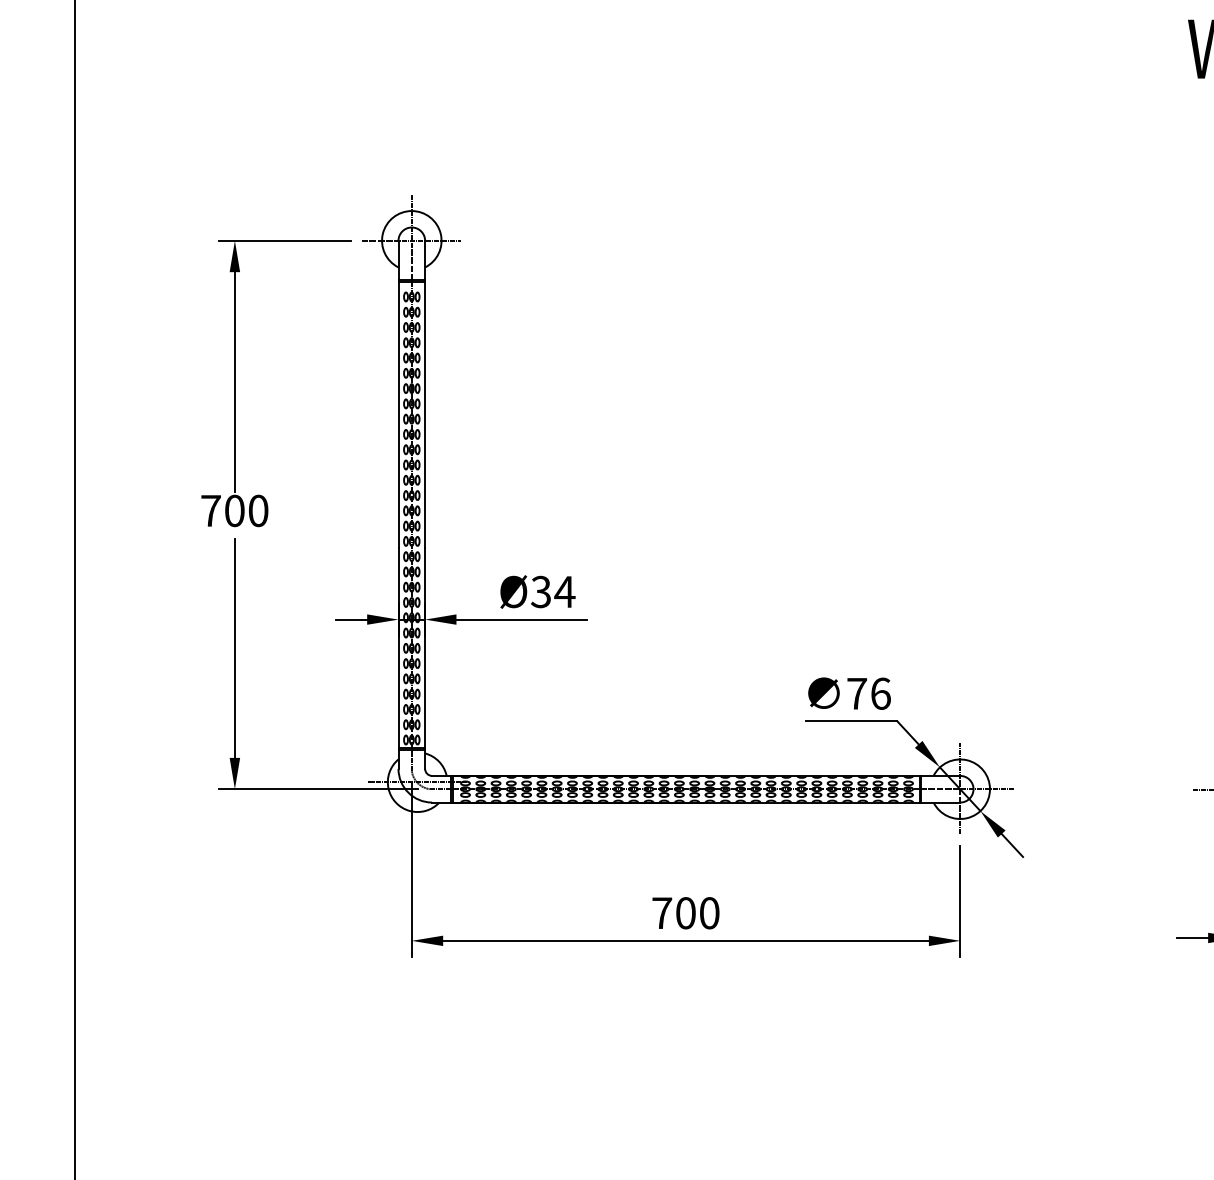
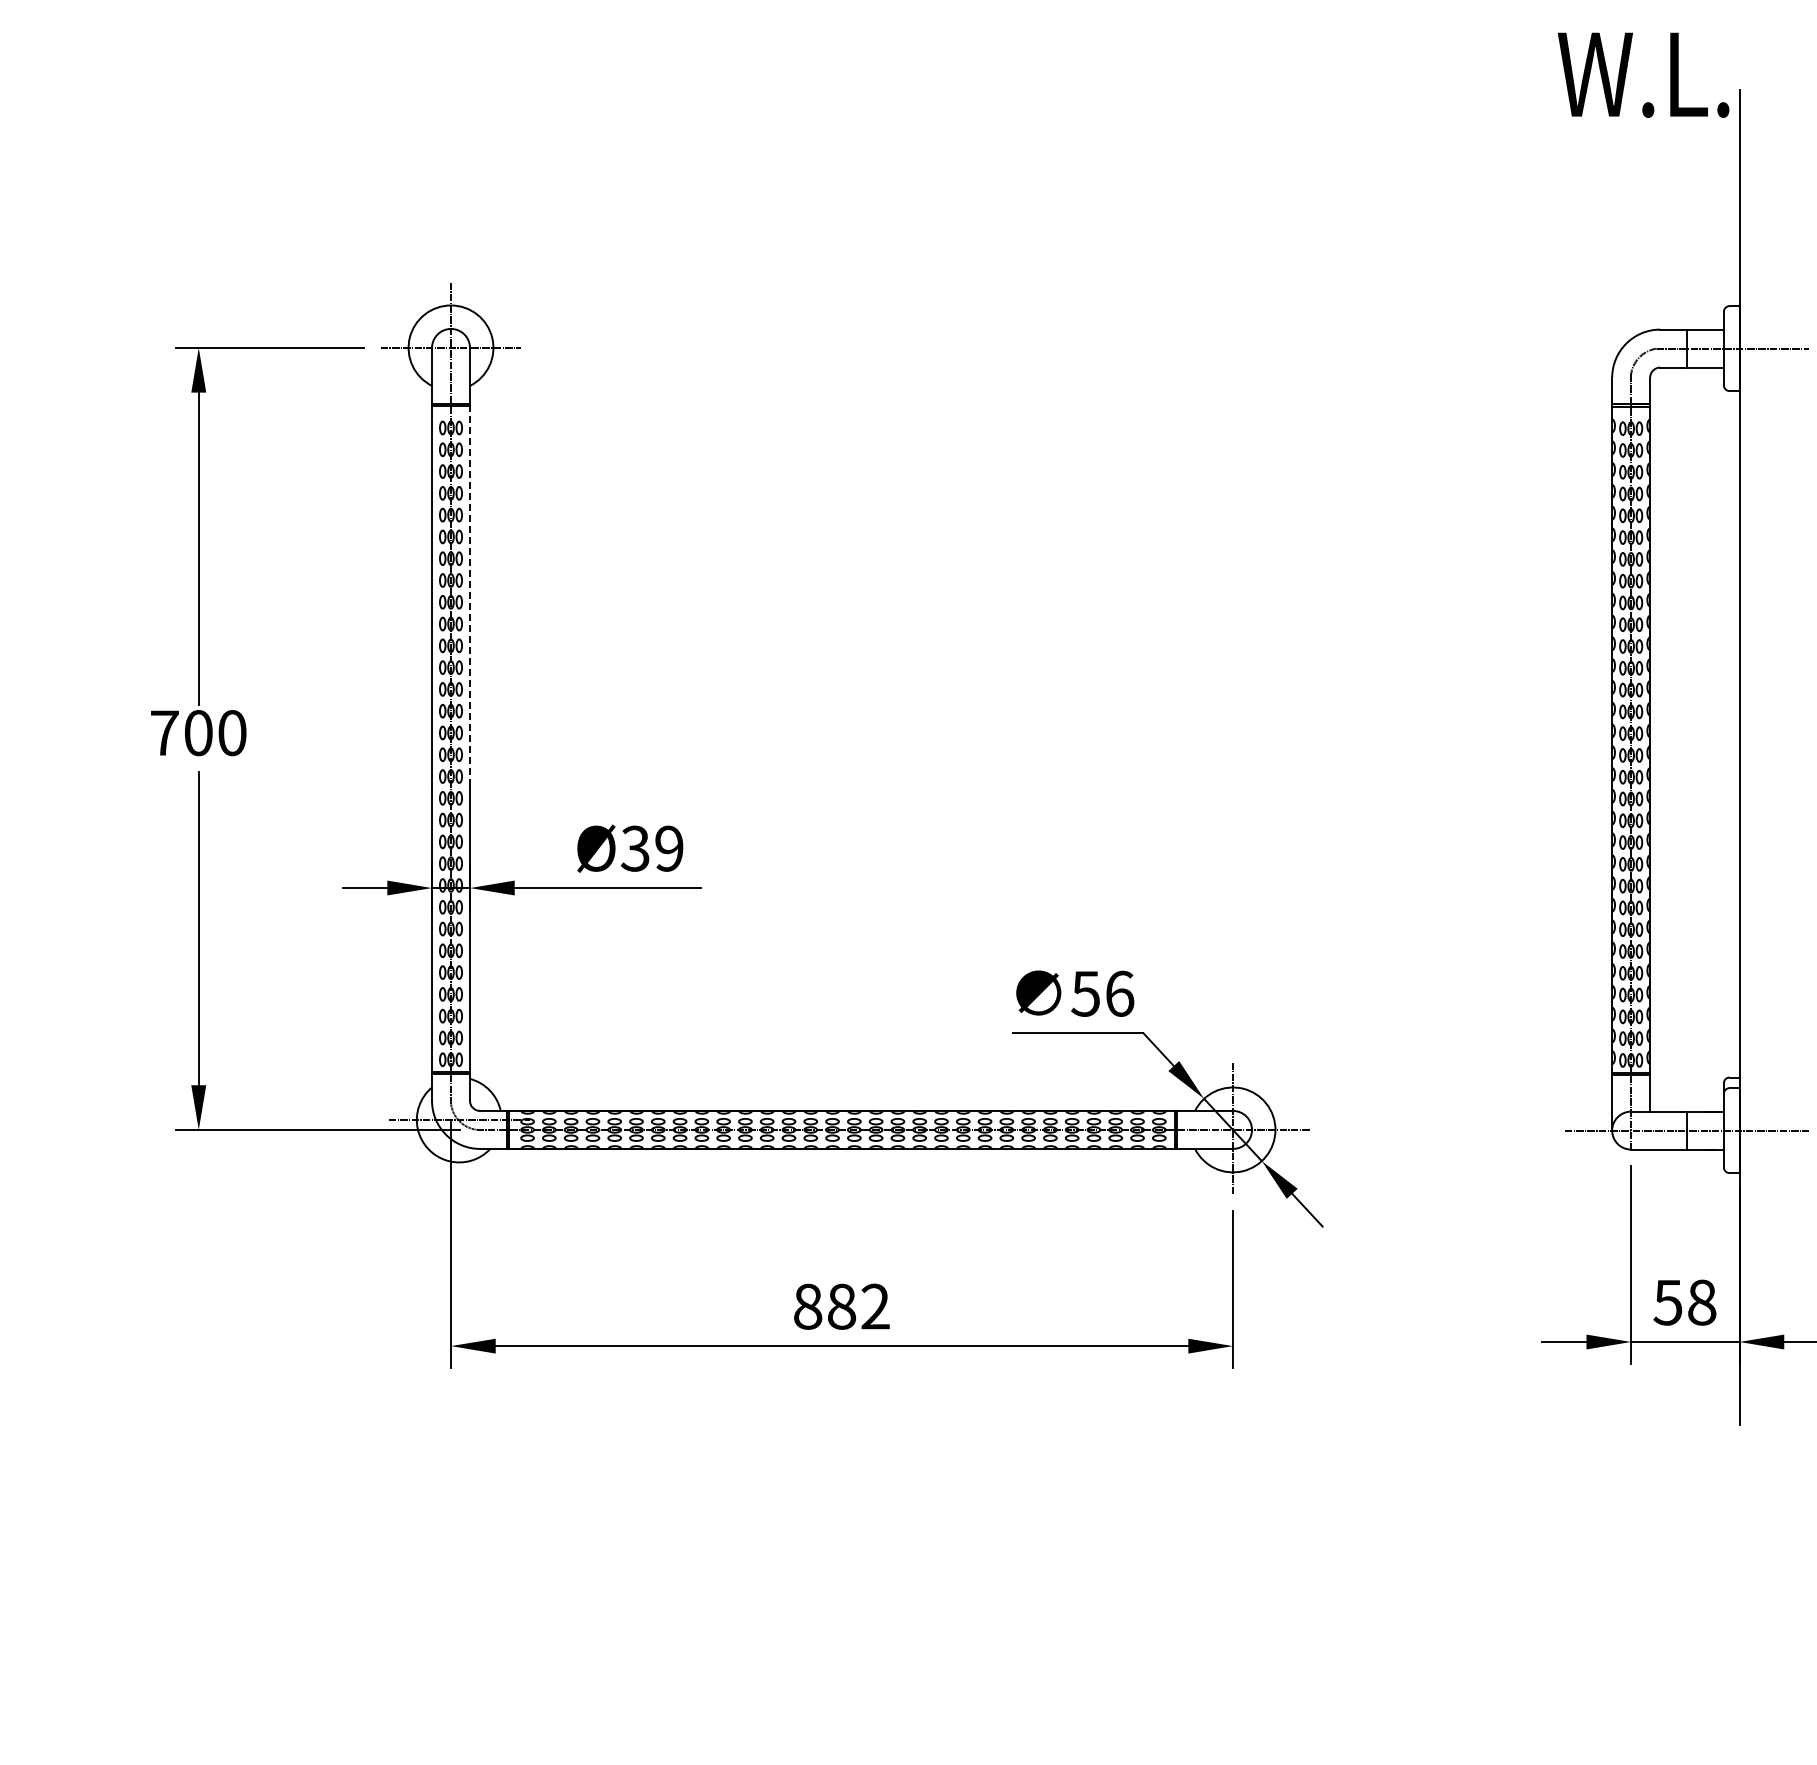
line: (425, 414) -> (470, 595), solid -> dashed
text: (565, 591) -> (669, 848), Ø34 -> Ø39
text: (856, 693) -> (1085, 993), 76 -> 56
text: (685, 913) -> (841, 1306), 700 -> 882

